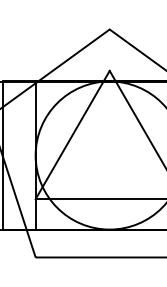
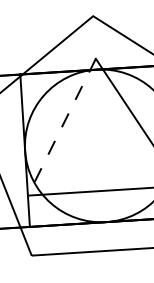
line: (72, 135) -> (61, 127), solid -> dashed

